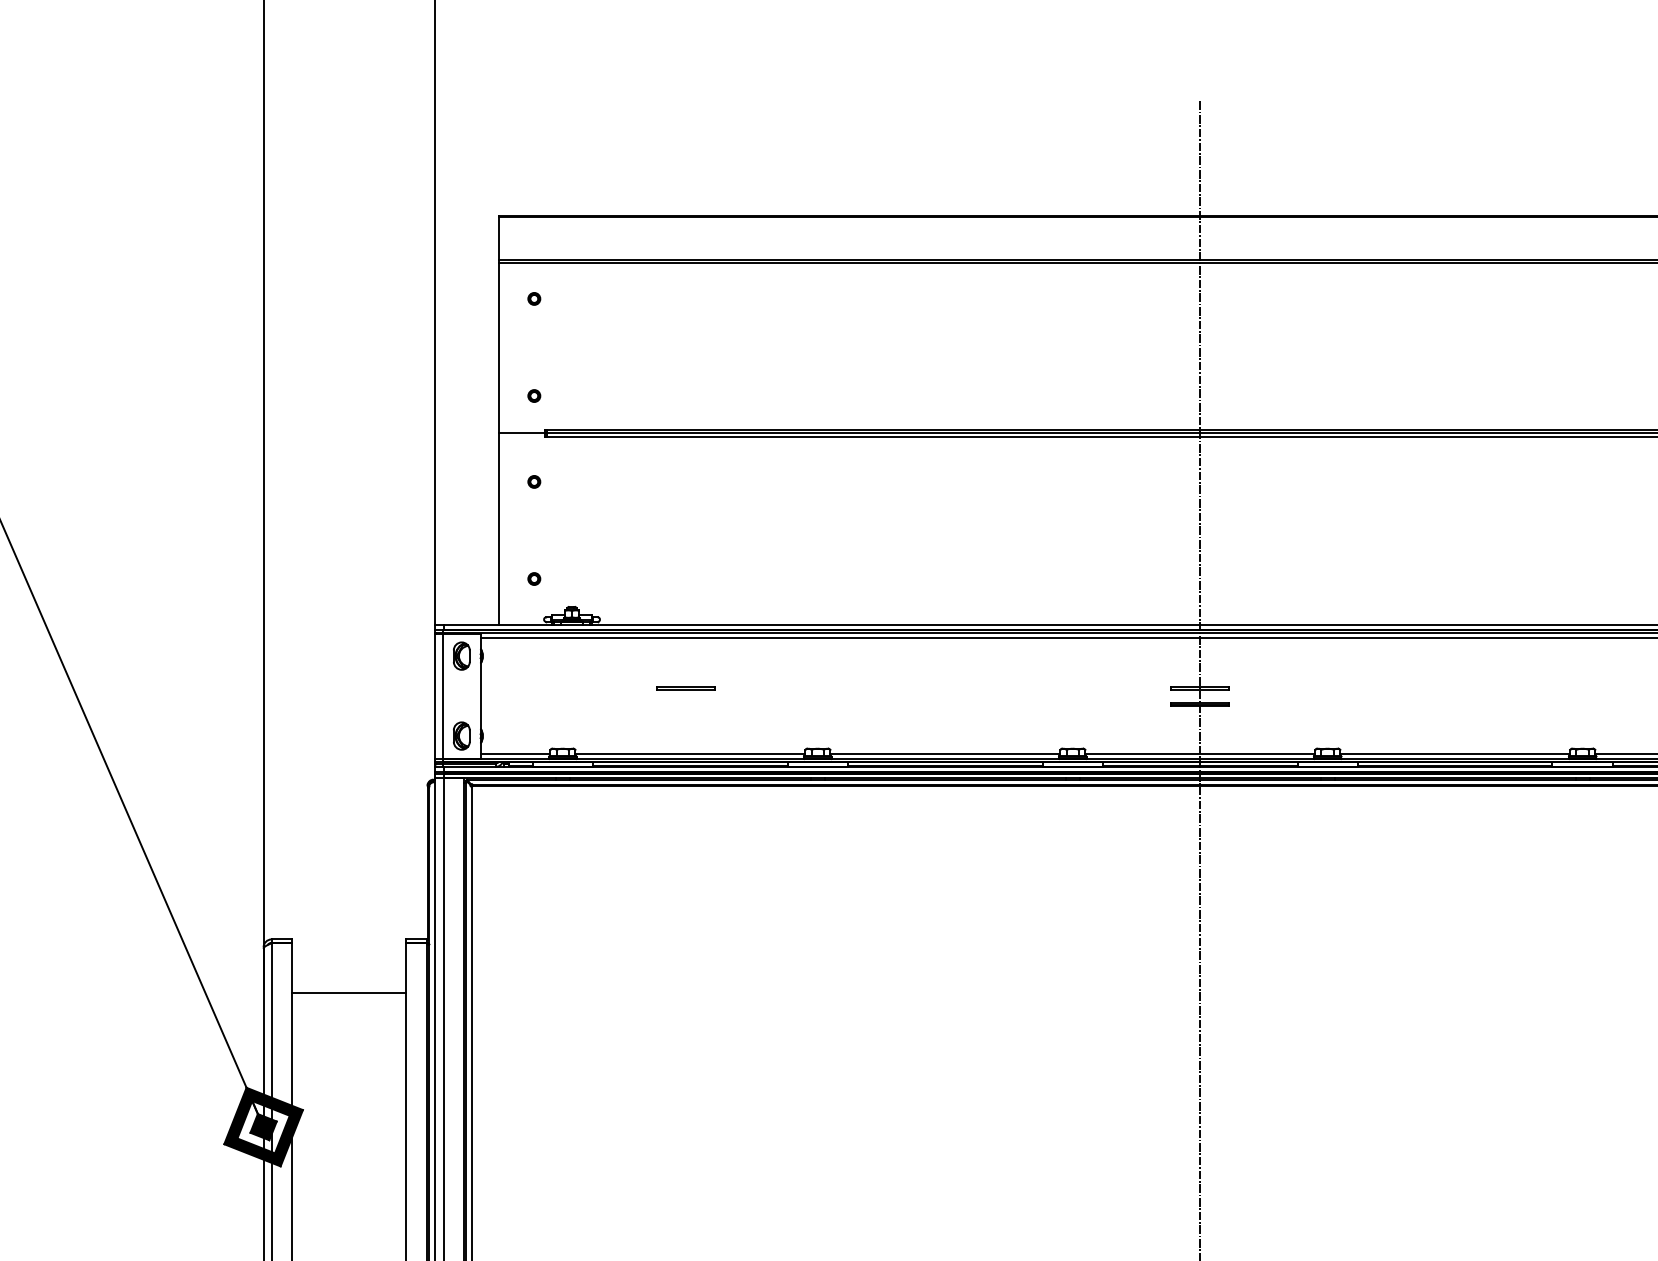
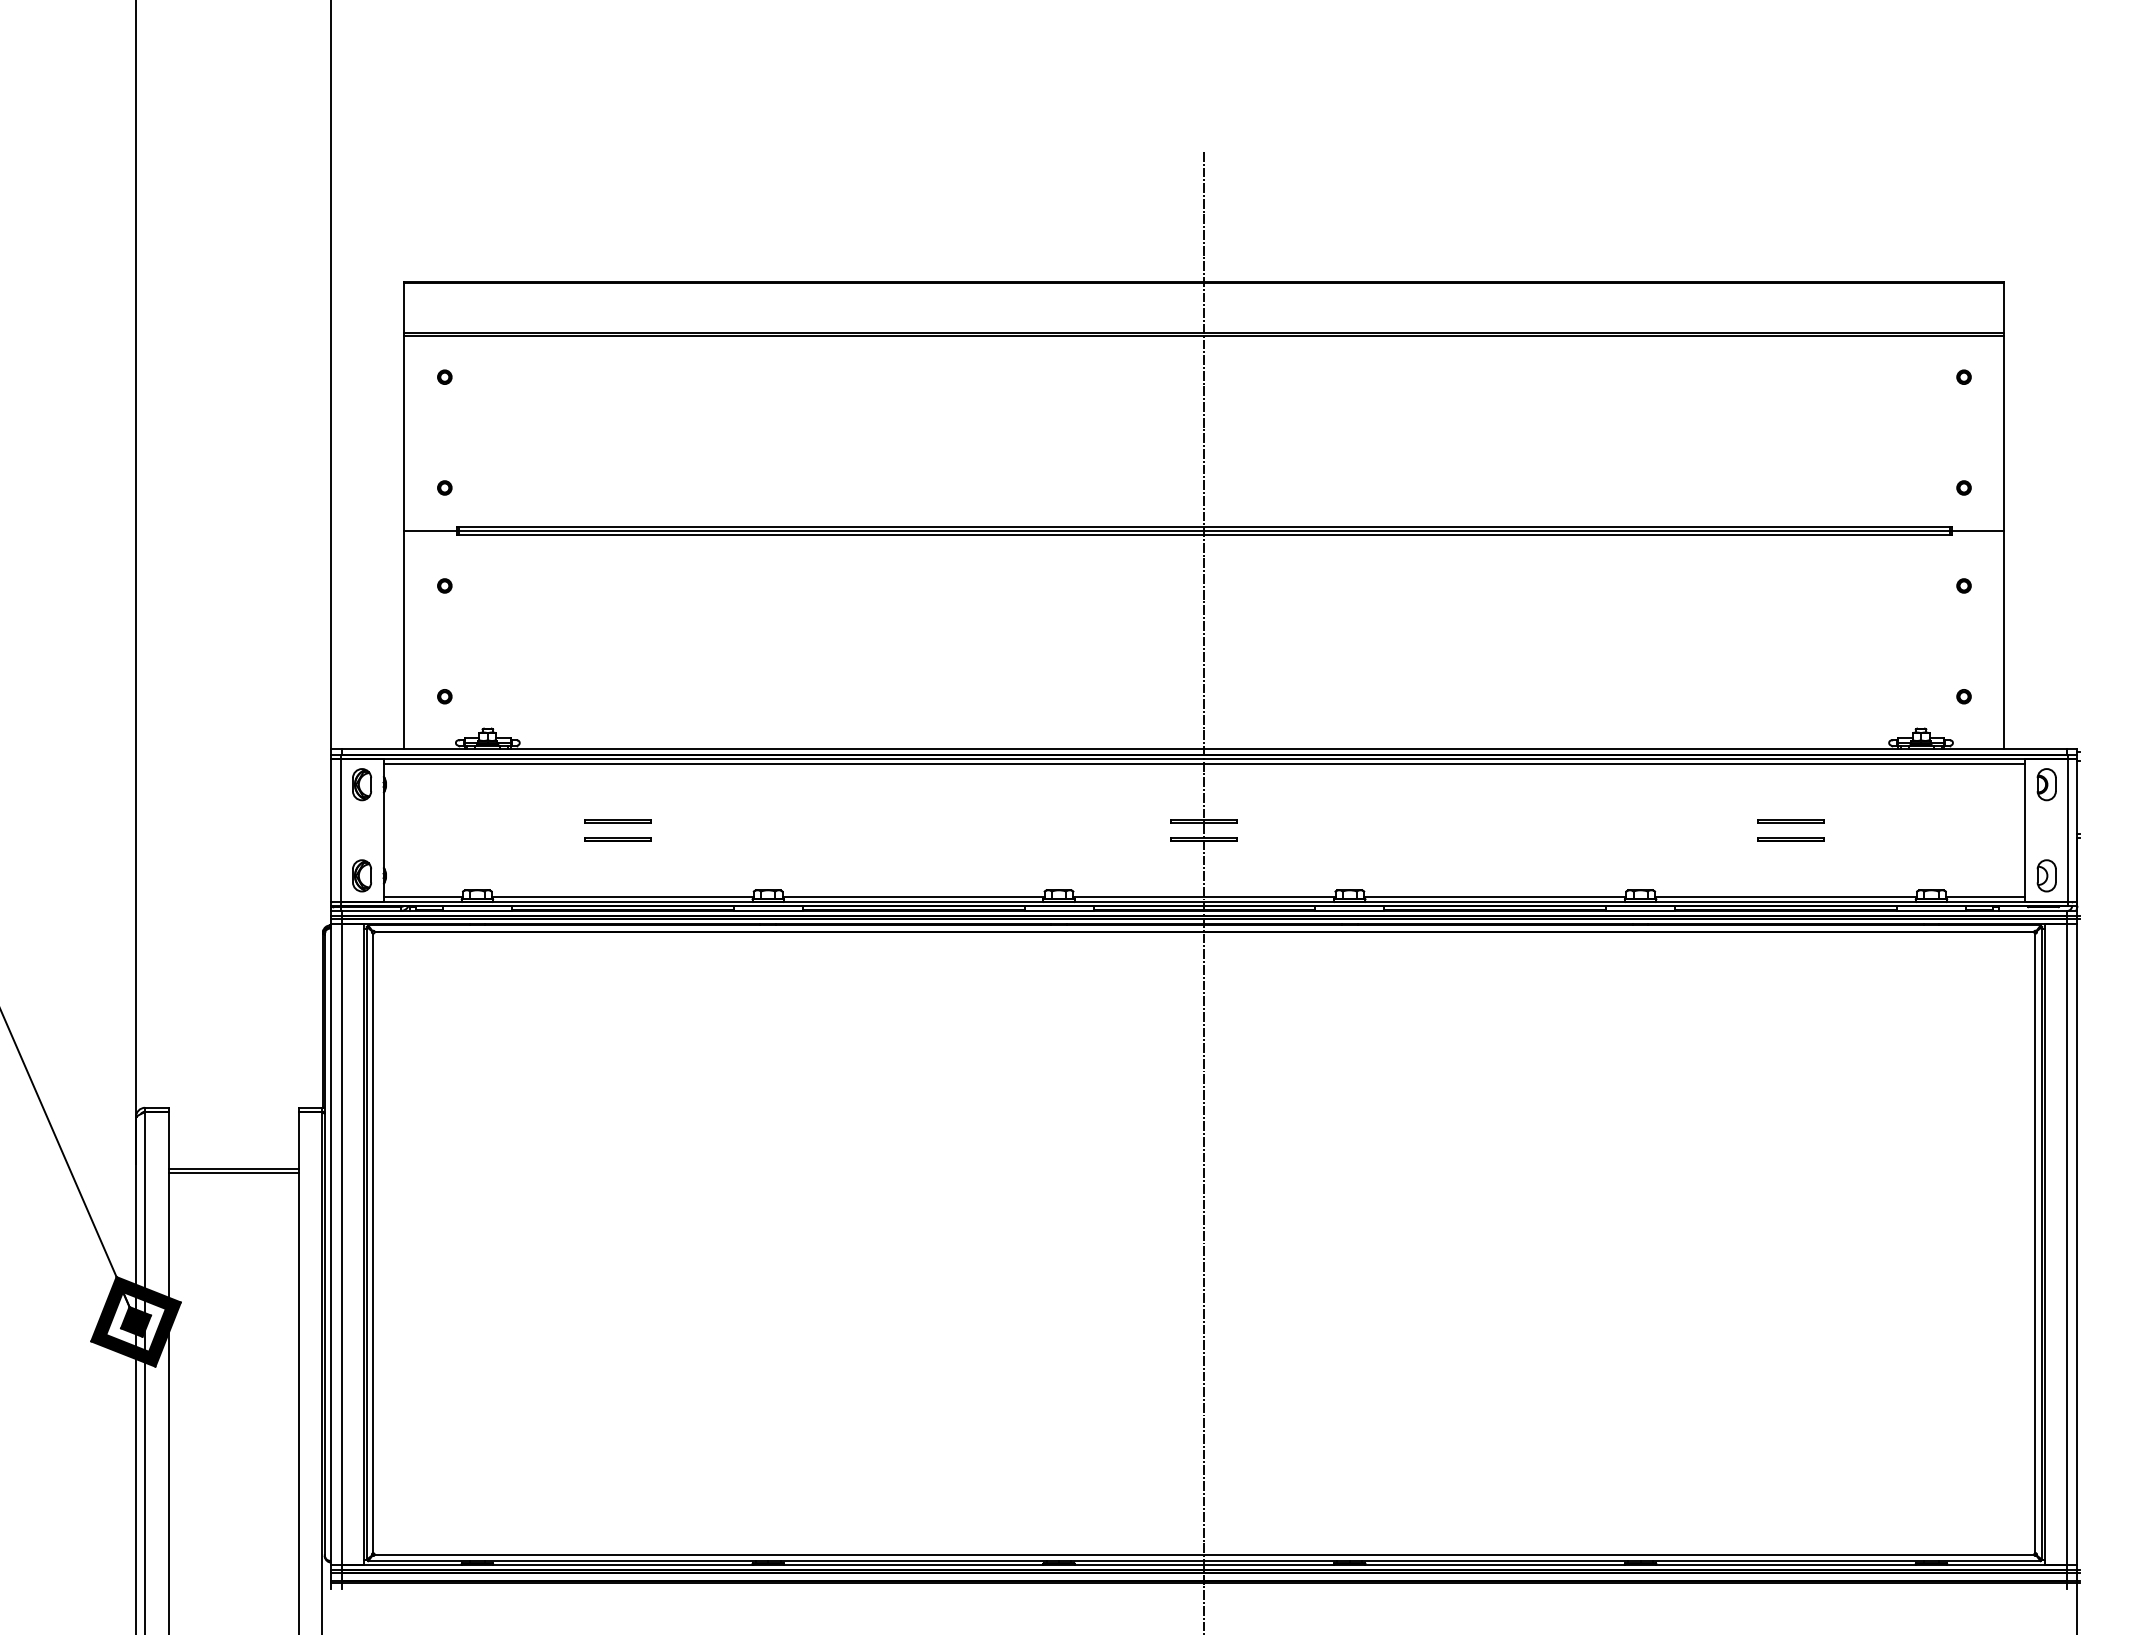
line: (685, 703) -> (617, 838), added
line: (349, 996) -> (233, 1172), added

